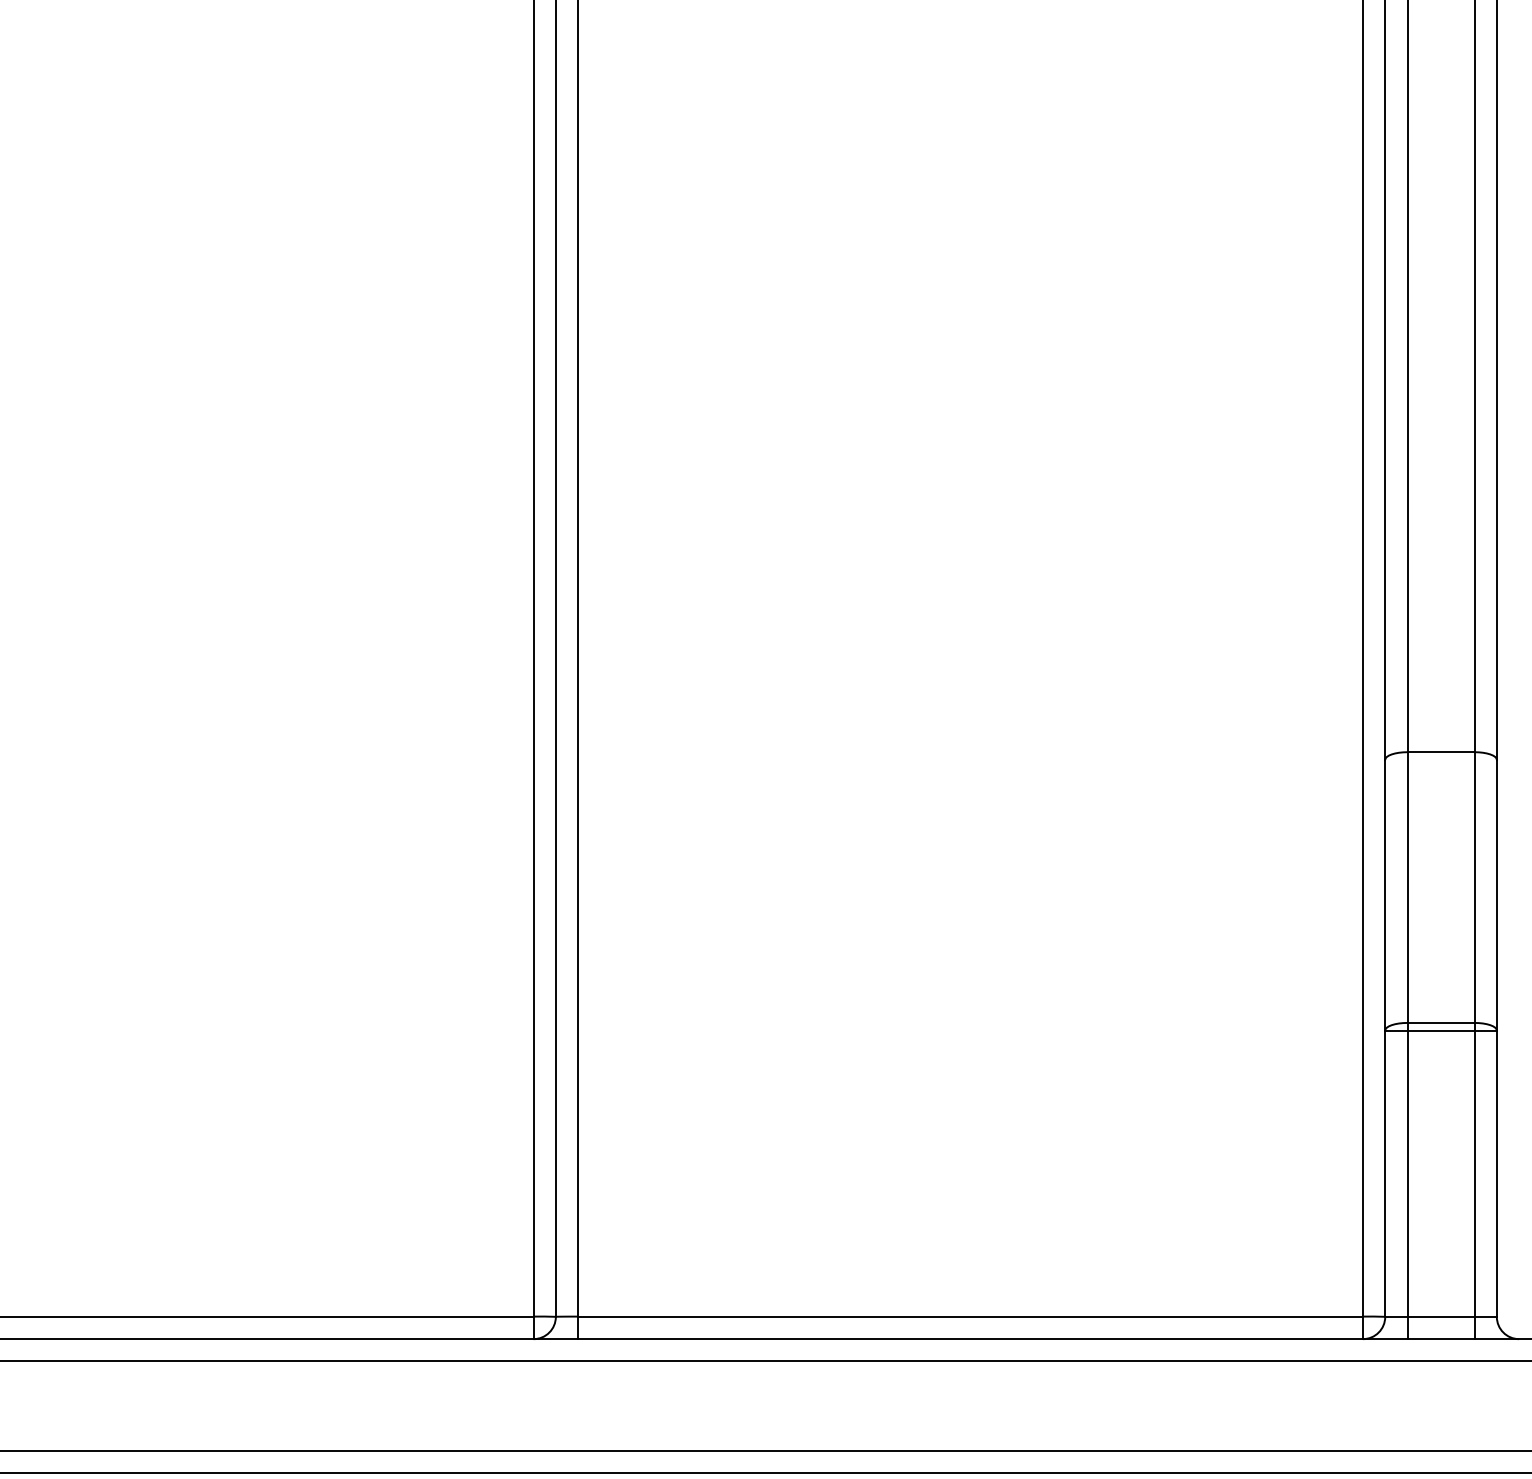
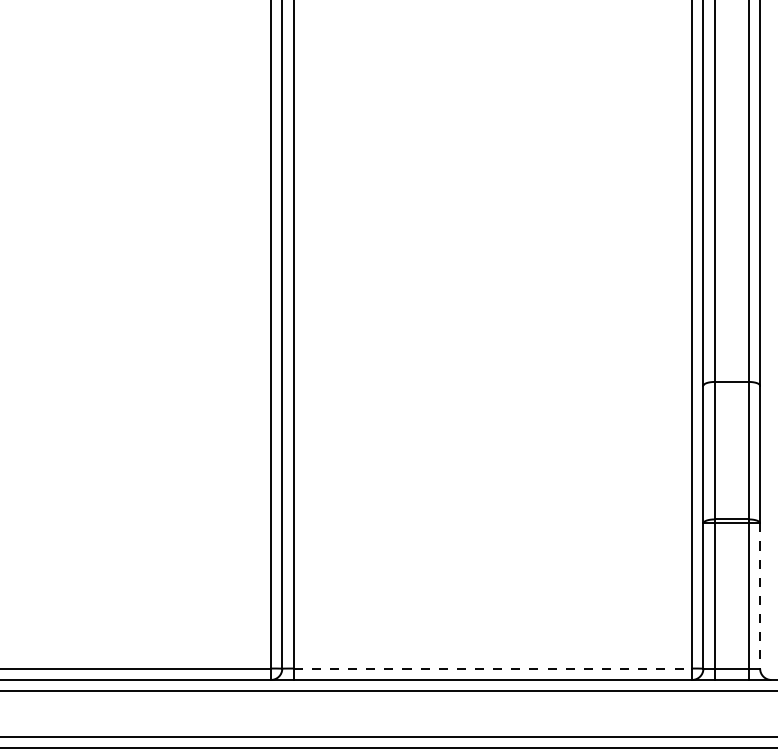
line: (1497, 1172) -> (760, 595), solid -> dashed
line: (971, 1316) -> (493, 668), solid -> dashed

